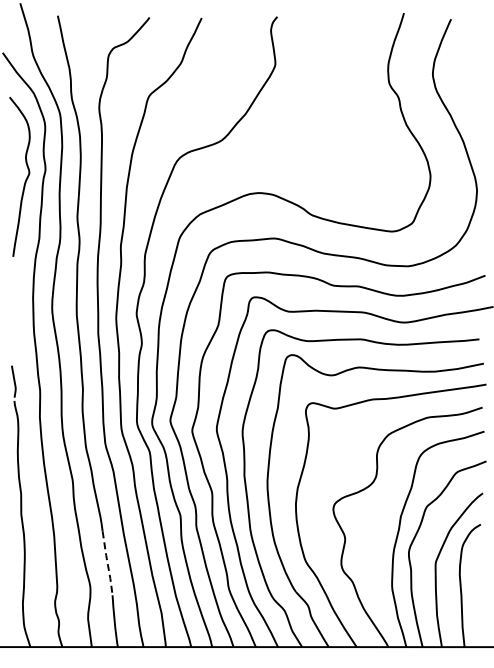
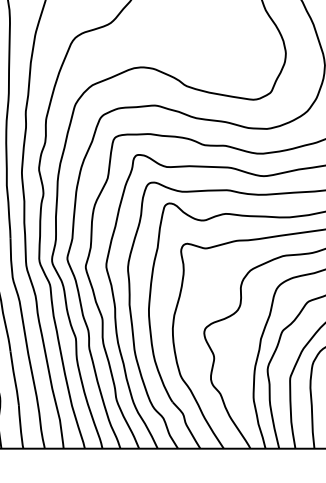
line: (107, 563) -> (14, 378), dashed -> solid

